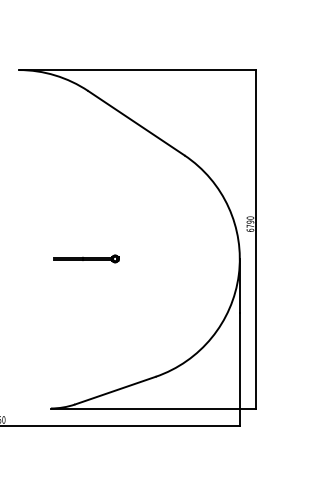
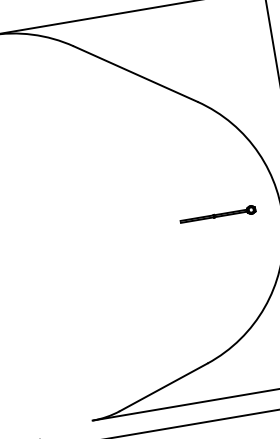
part: (86, 258) -> (217, 215), moved

